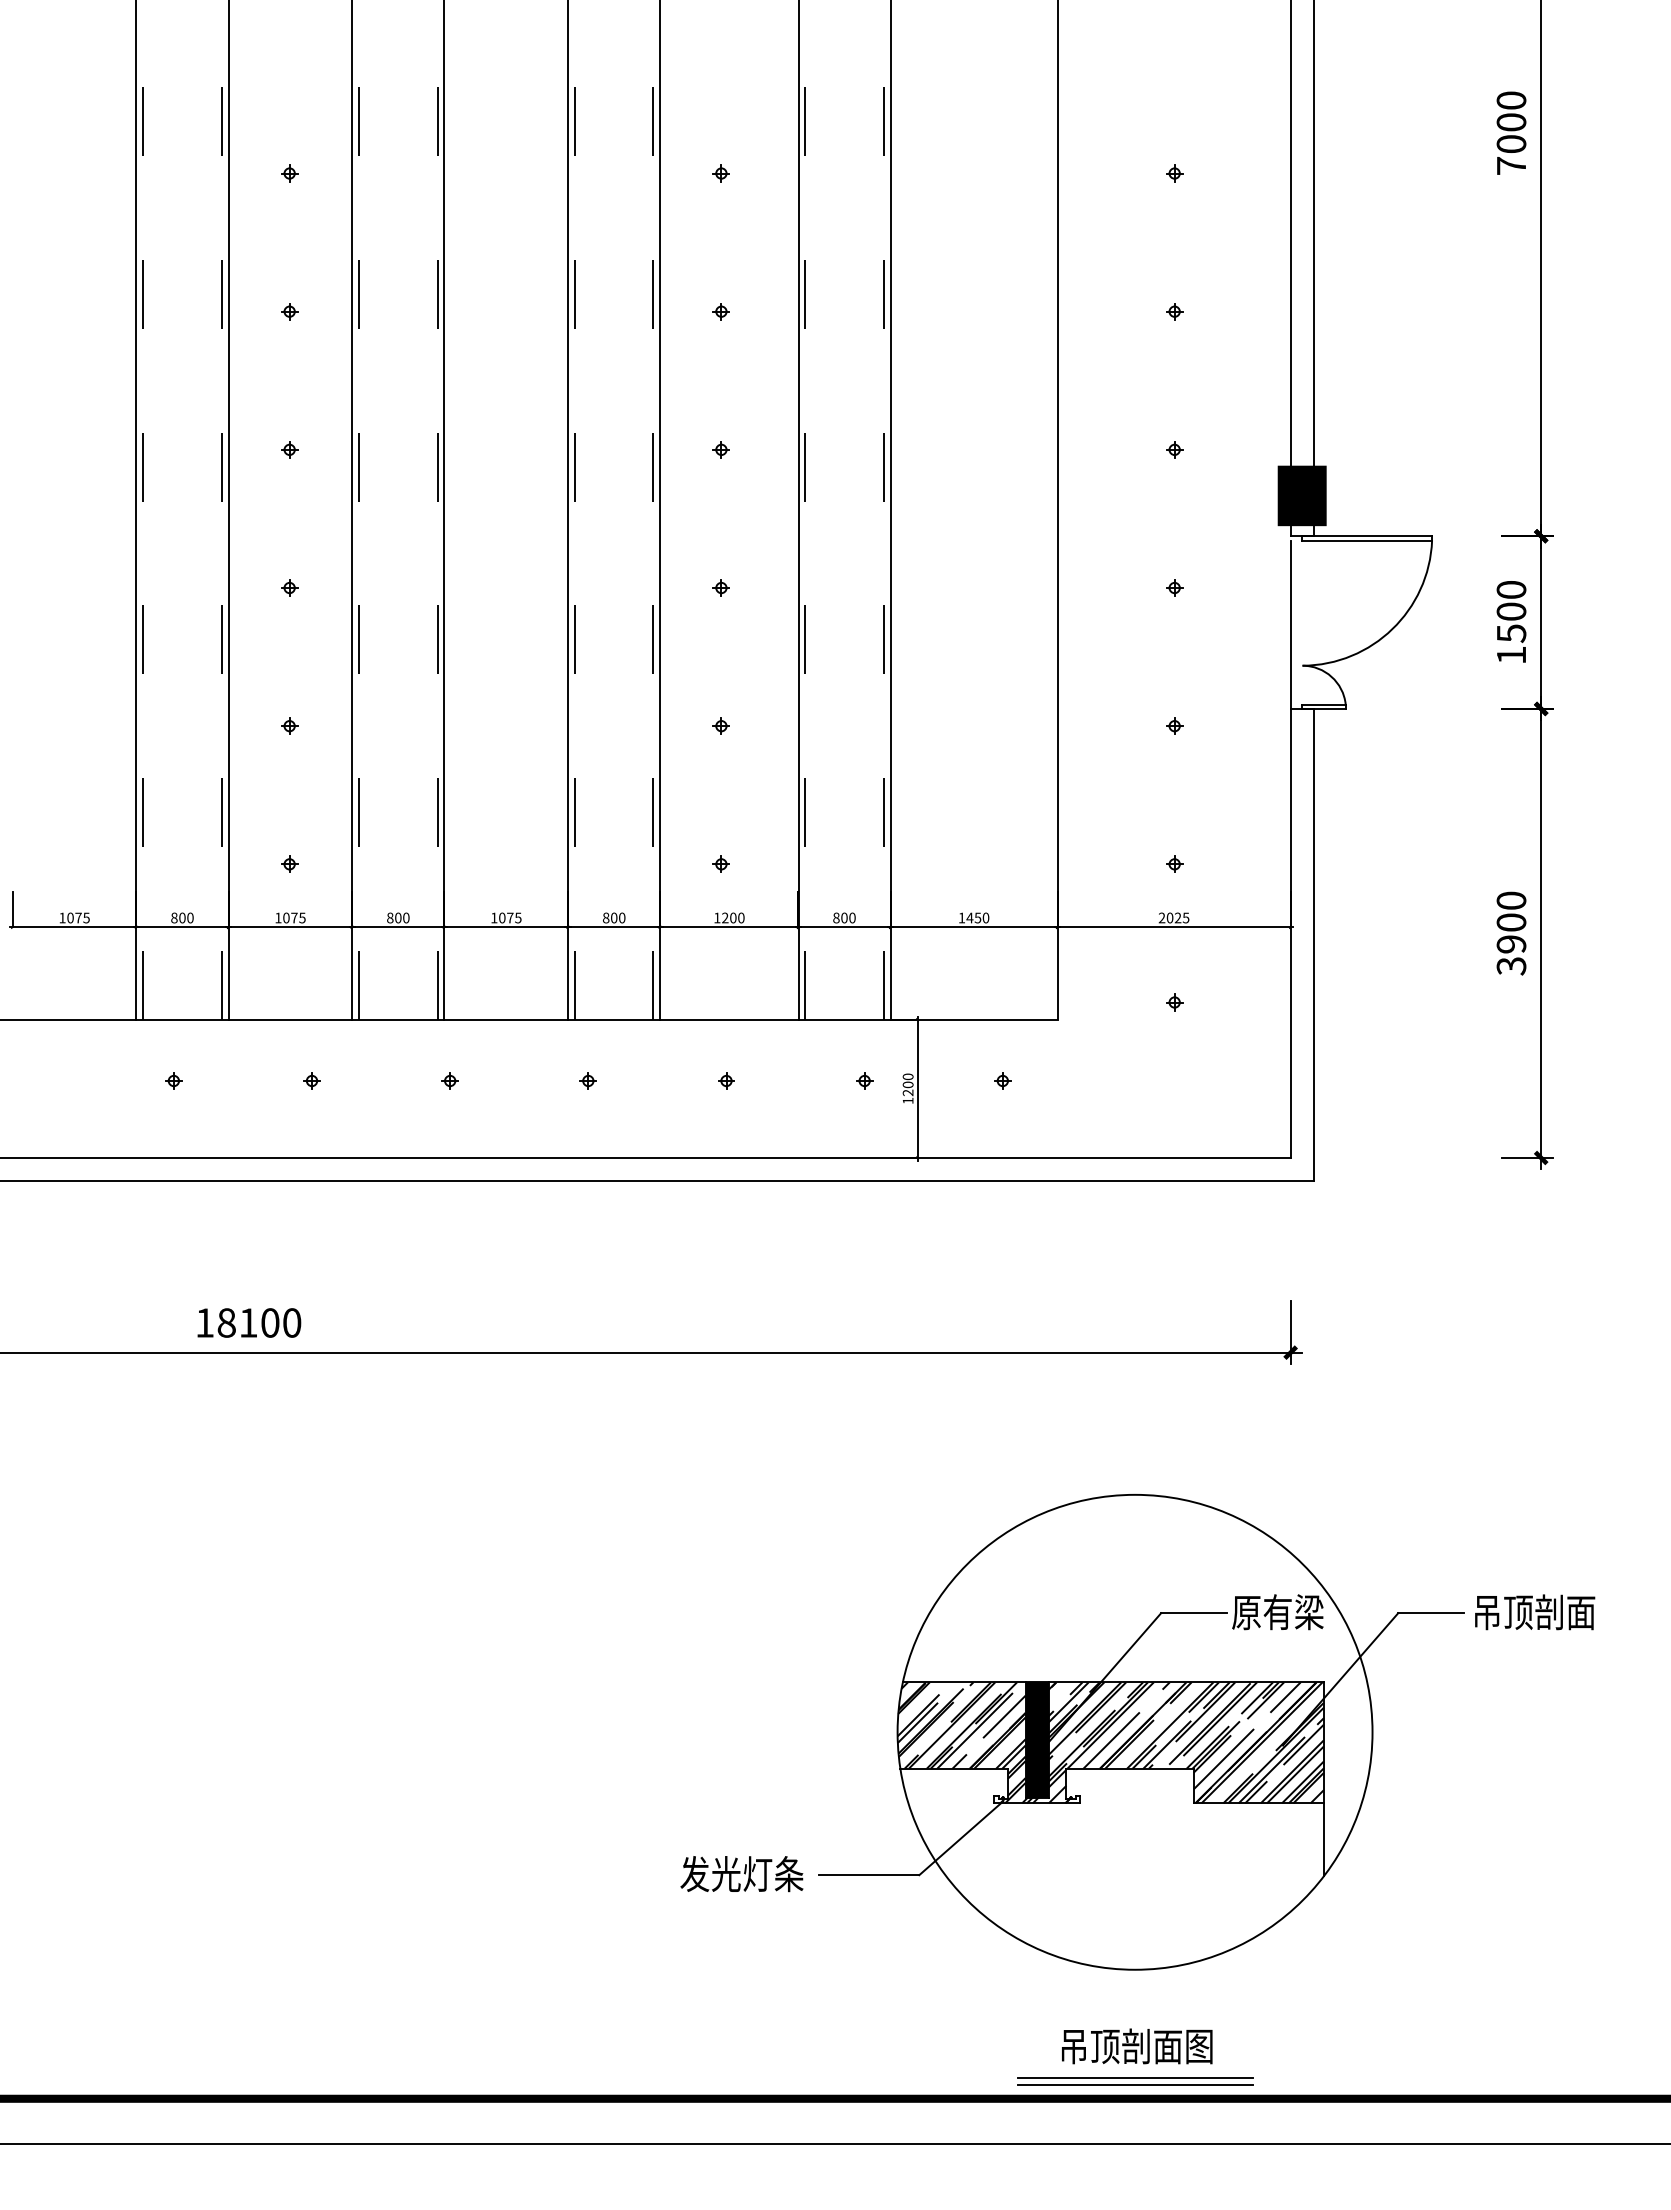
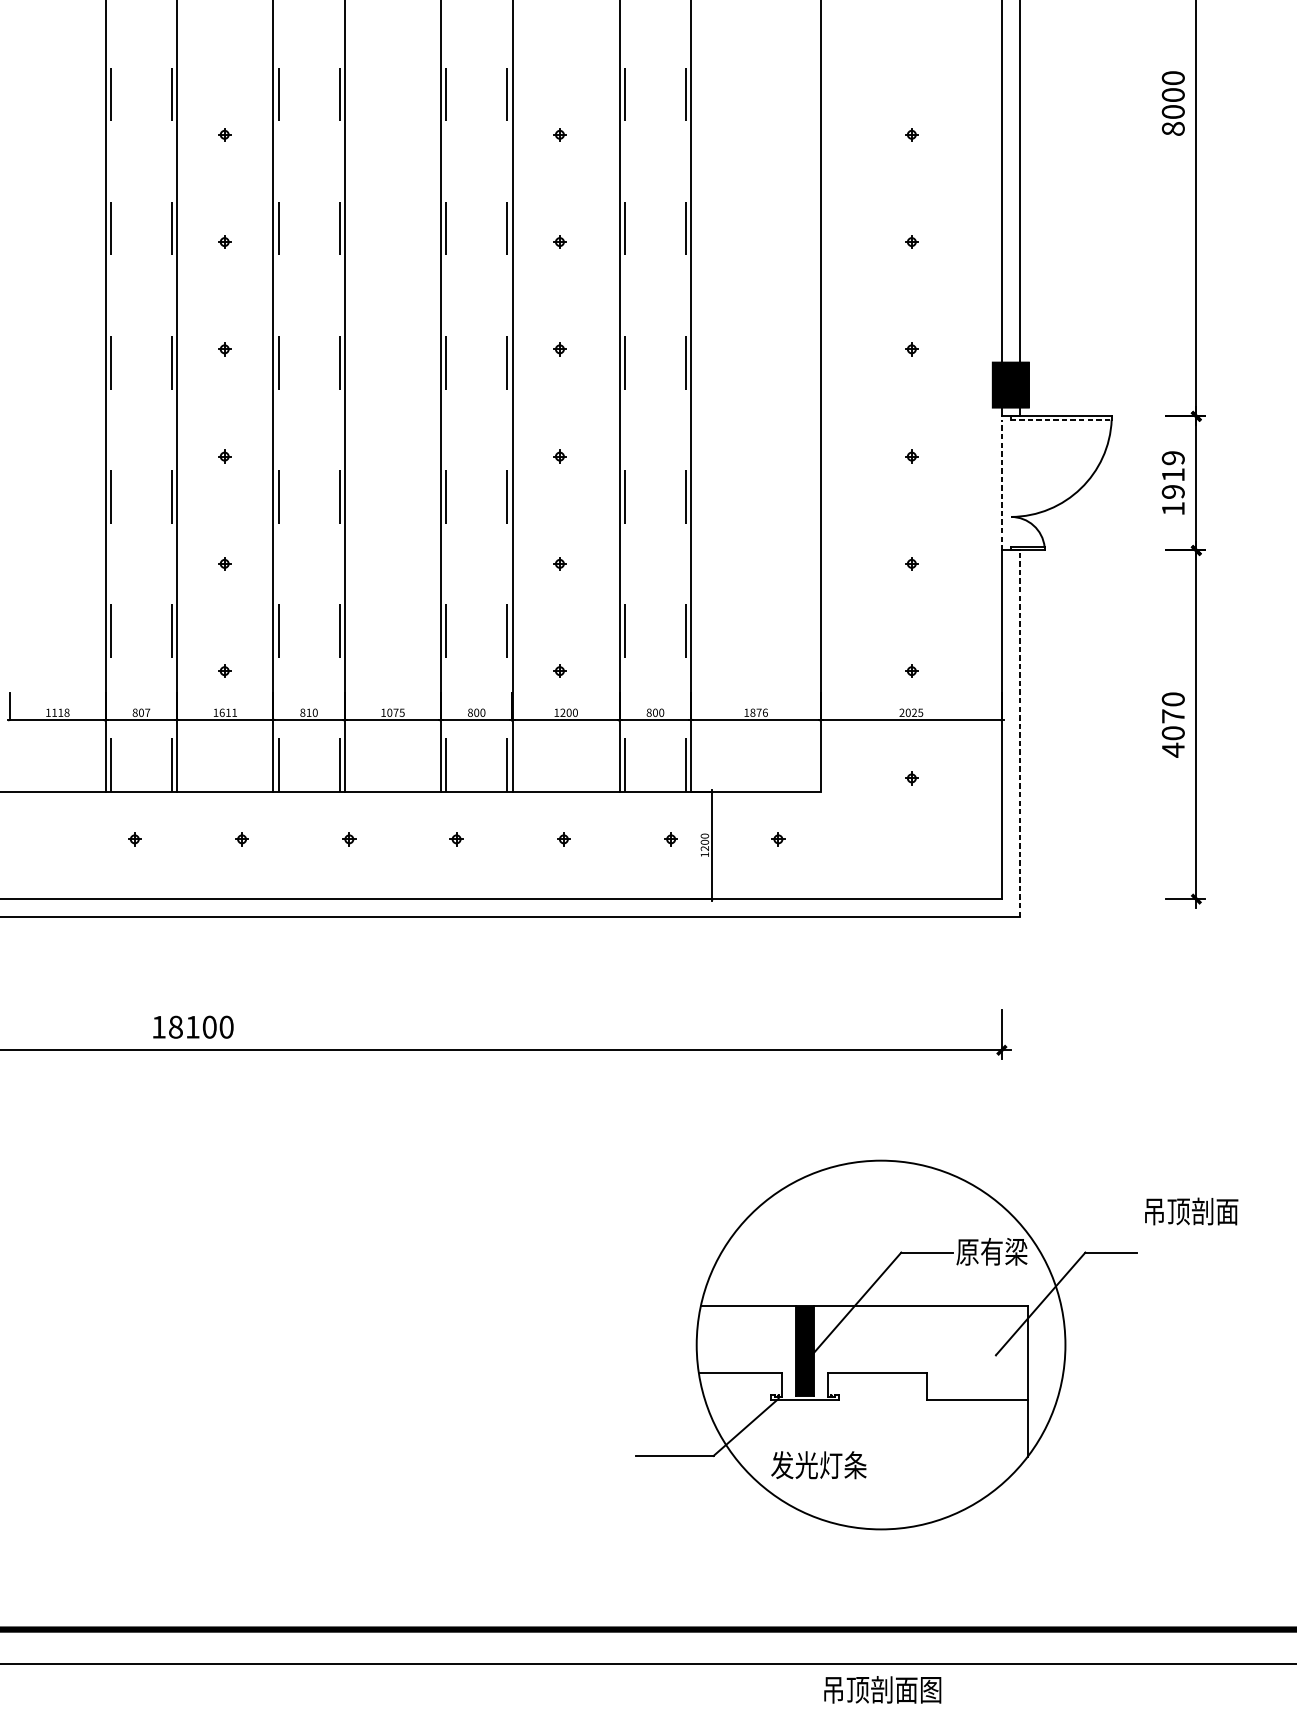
text: (1511, 165) -> (1173, 128), 7000 -> 8000
line: (1367, 540) -> (1061, 419), solid -> dashed
text: (1511, 612) -> (1173, 475), 1500 -> 1919
line: (1290, 624) -> (1001, 484), solid -> dashed
text: (78, 917) -> (60, 712), 1075 -> 1118
text: (190, 917) -> (147, 712), 800 -> 807
text: (294, 917) -> (228, 712), 1075 -> 1611
text: (398, 917) -> (309, 712), 800 -> 810
text: (977, 917) -> (758, 712), 1450 -> 1876
line: (1313, 944) -> (1019, 733), solid -> dashed
text: (1511, 944) -> (1173, 733), 3900 -> 4070
text: (1535, 1612) -> (1191, 1211), moved
hatch: (1110, 1742) -> (862, 1352), removed
text: (741, 1874) -> (818, 1465), moved
text: (1137, 2046) -> (882, 1689), moved
line: (1135, 2077) -> (881, 1613), removed
line: (1135, 2085) -> (881, 1619), removed

